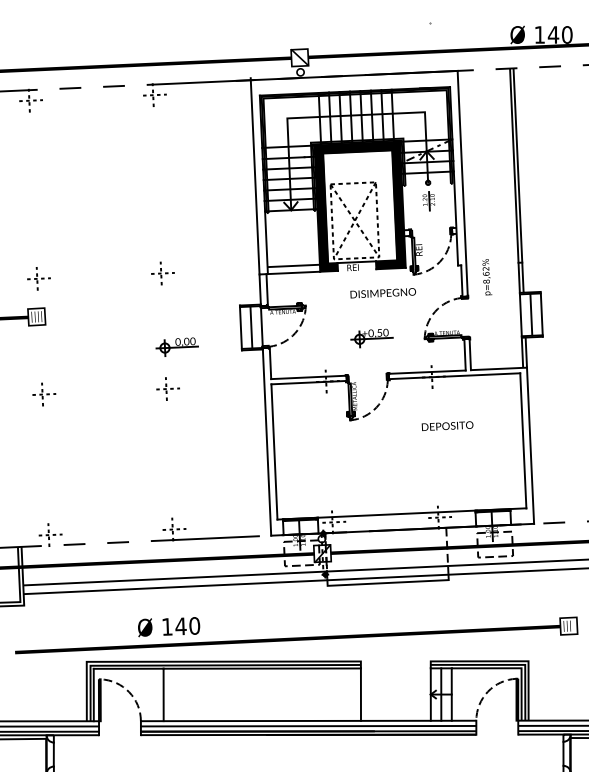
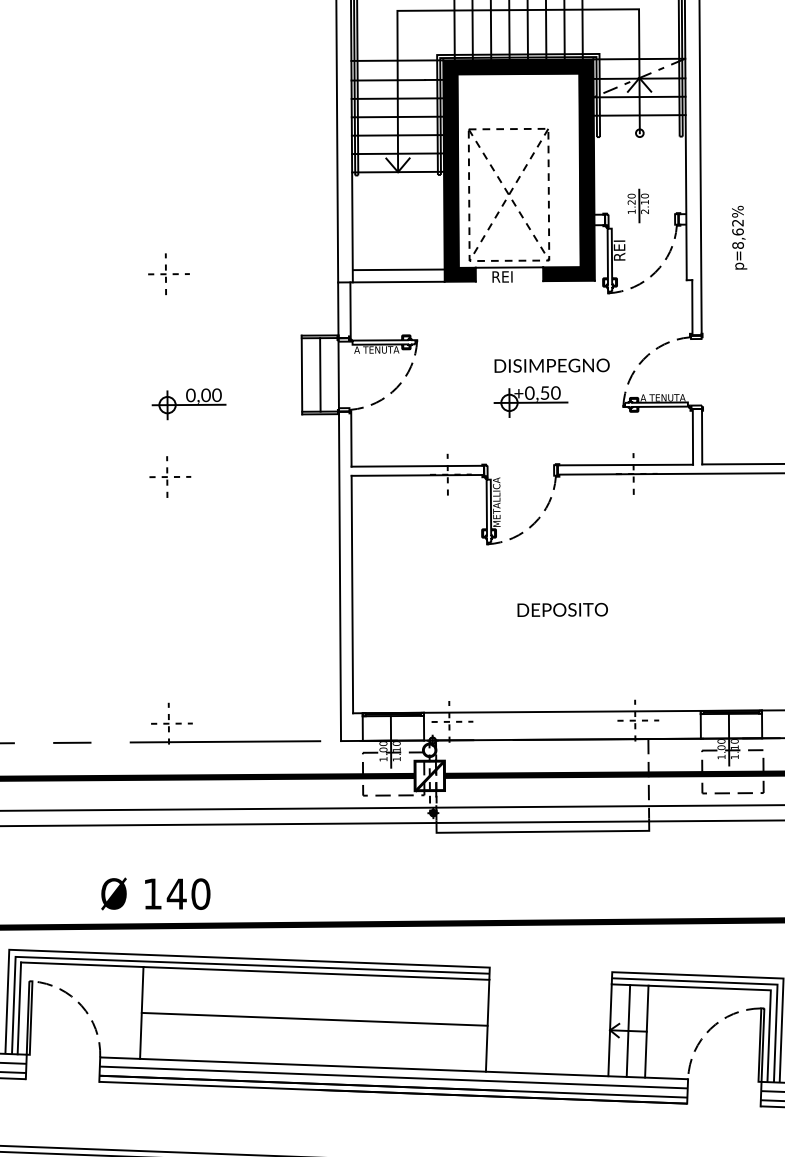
part: (428, 201) -> (637, 206), moved
text: (487, 277) -> (739, 238), moved
text: (382, 293) -> (550, 366), moved
text: (447, 425) -> (562, 608), moved
line: (261, 694) -> (313, 1018), added

